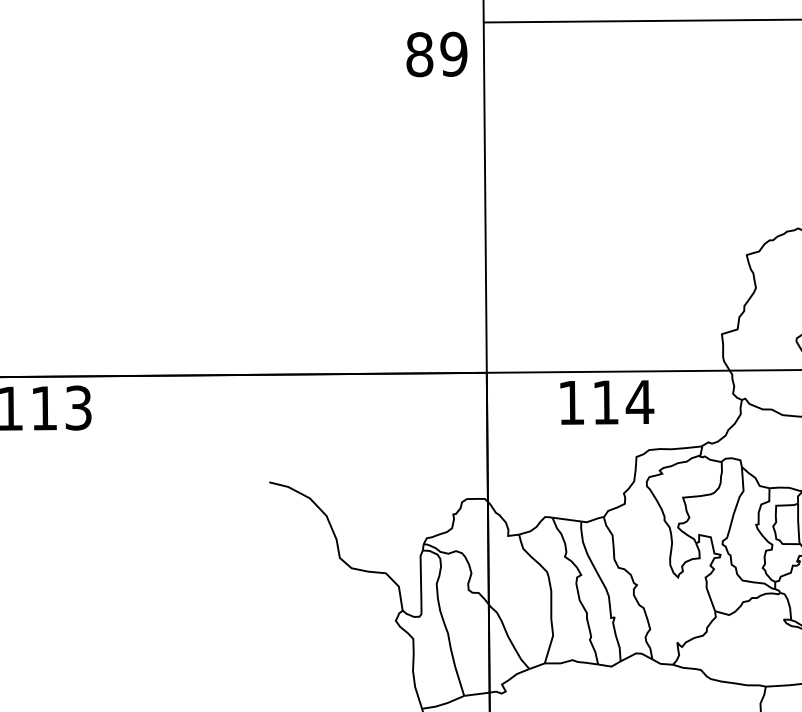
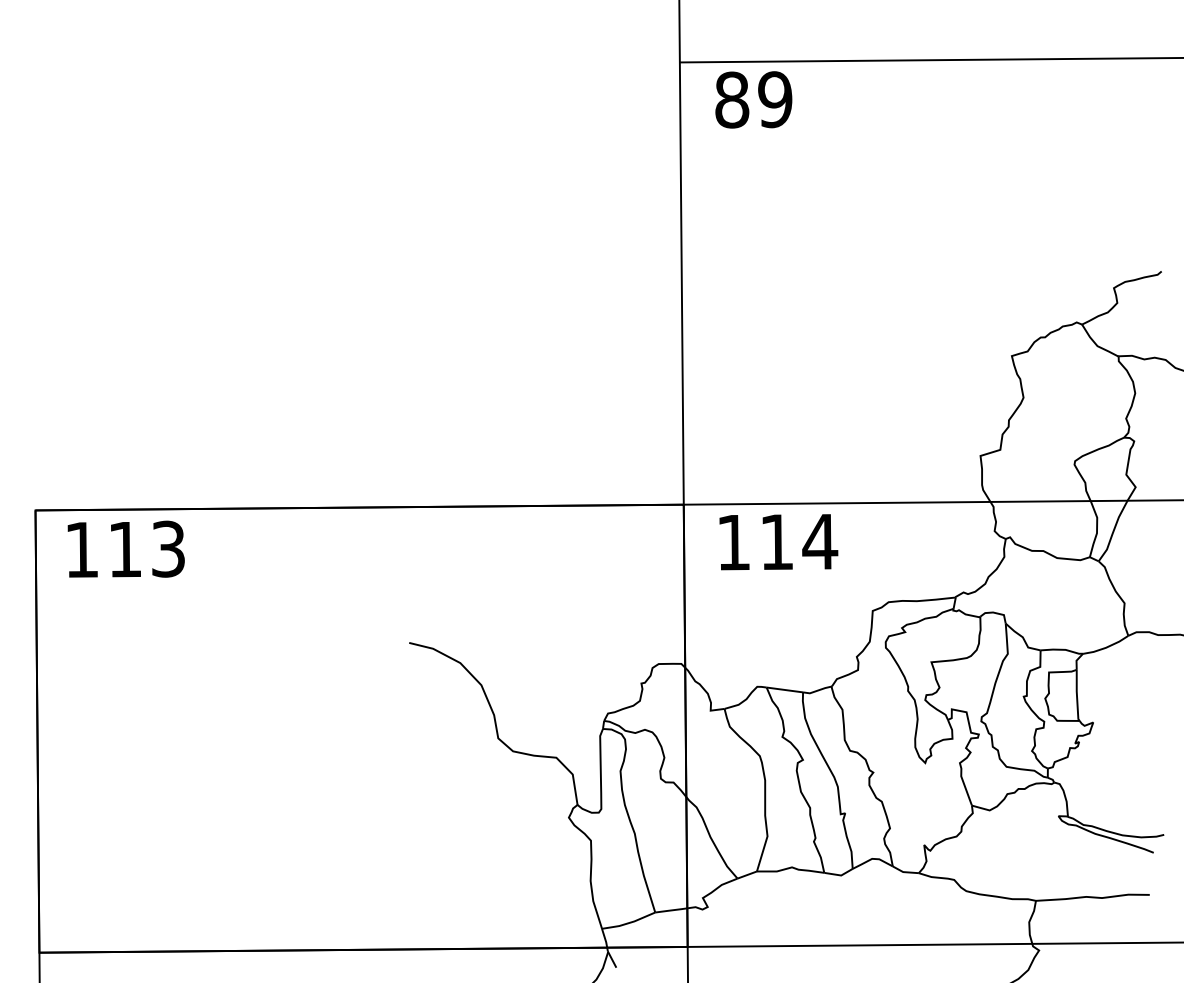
text: (436, 54) -> (753, 99), moved
text: (607, 402) -> (778, 542), moved

